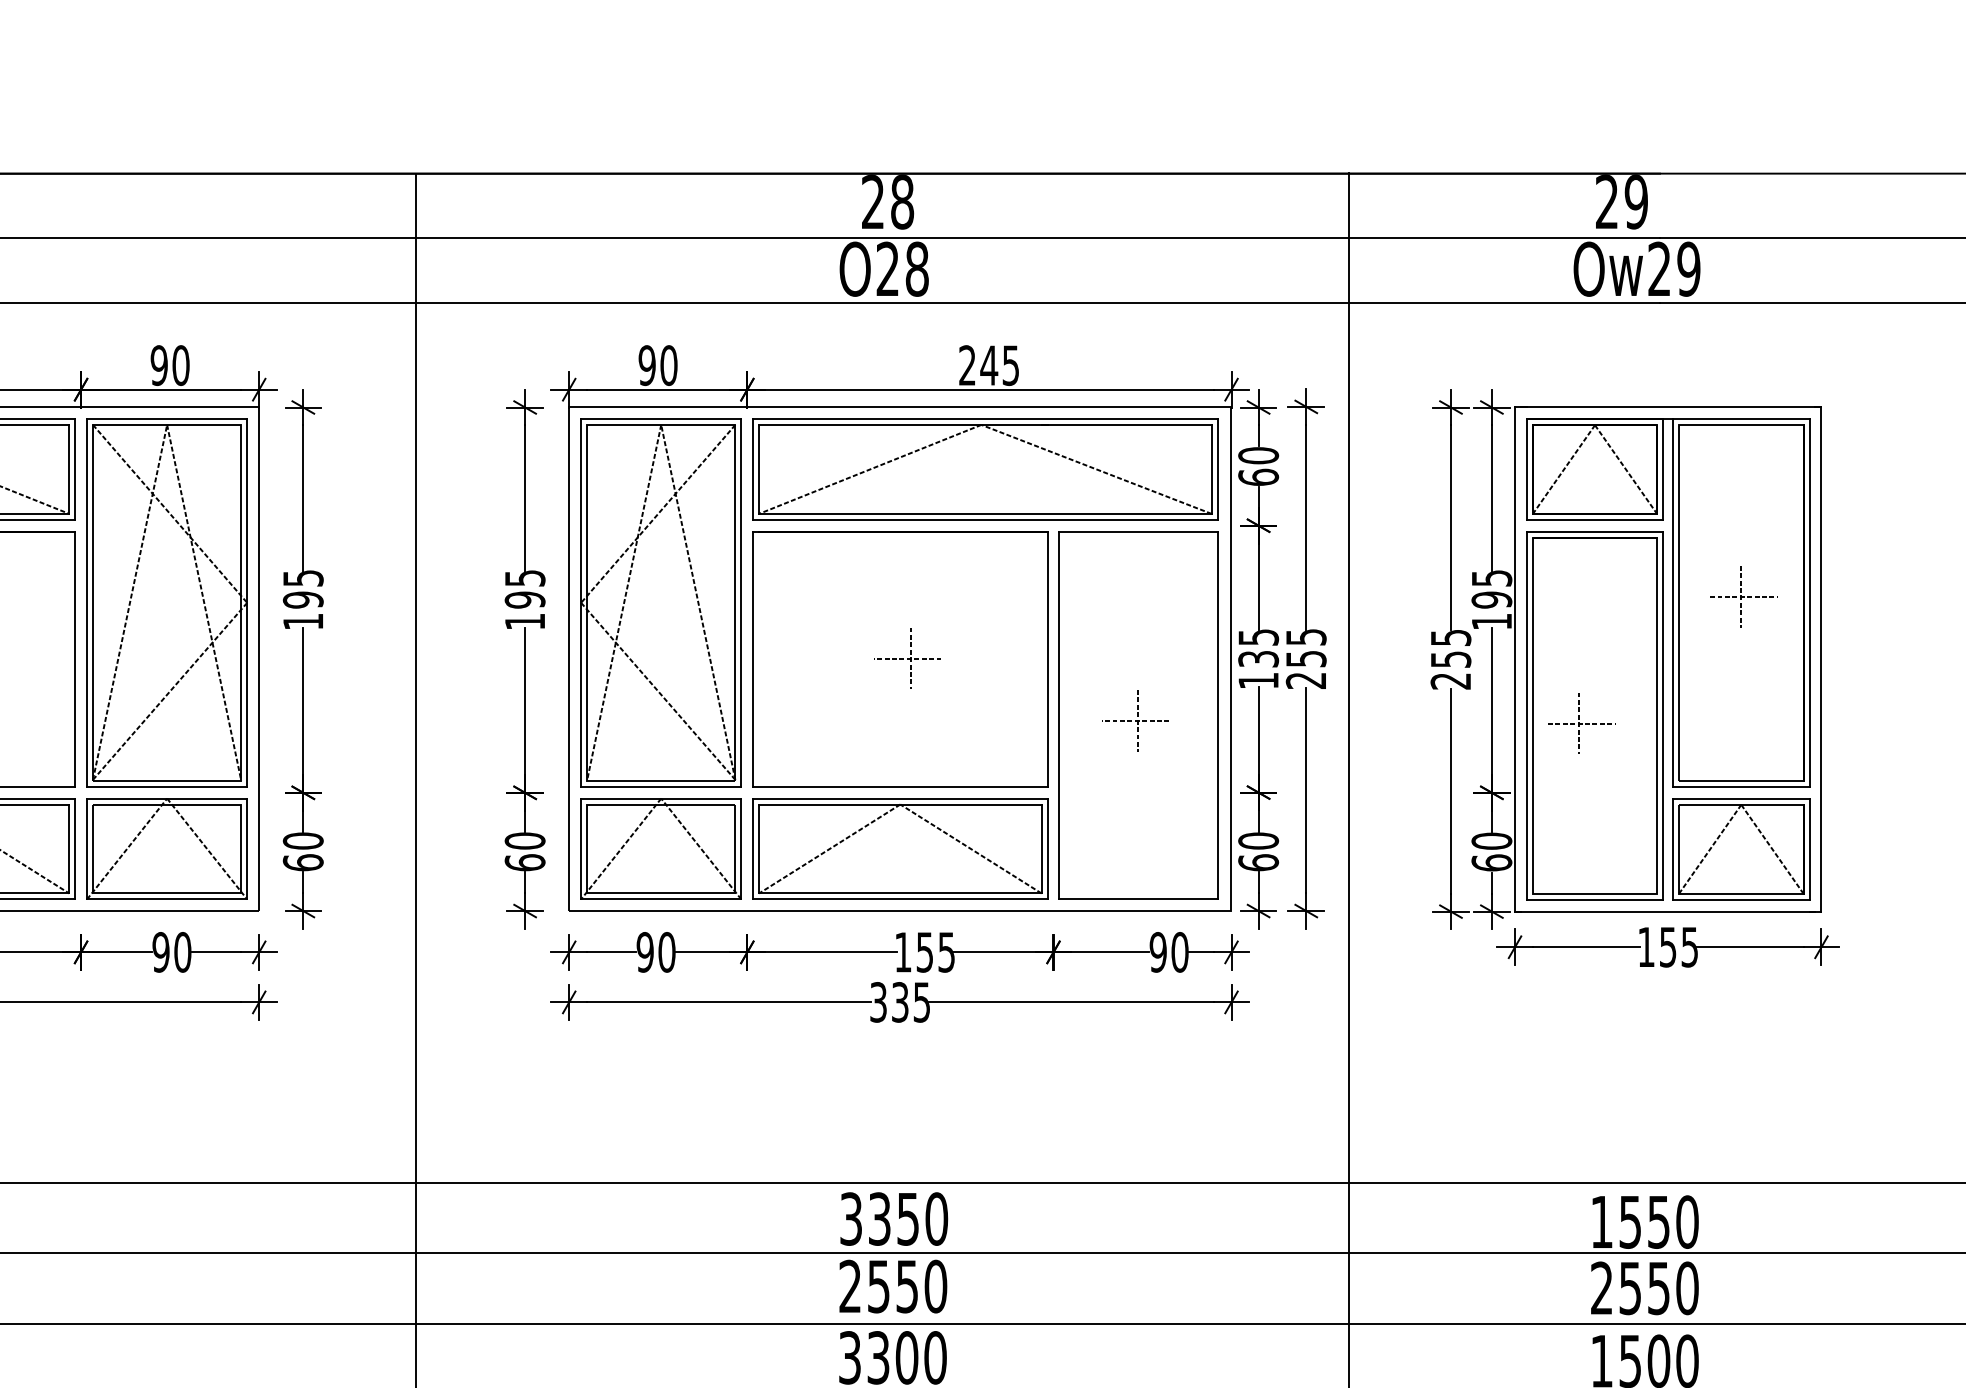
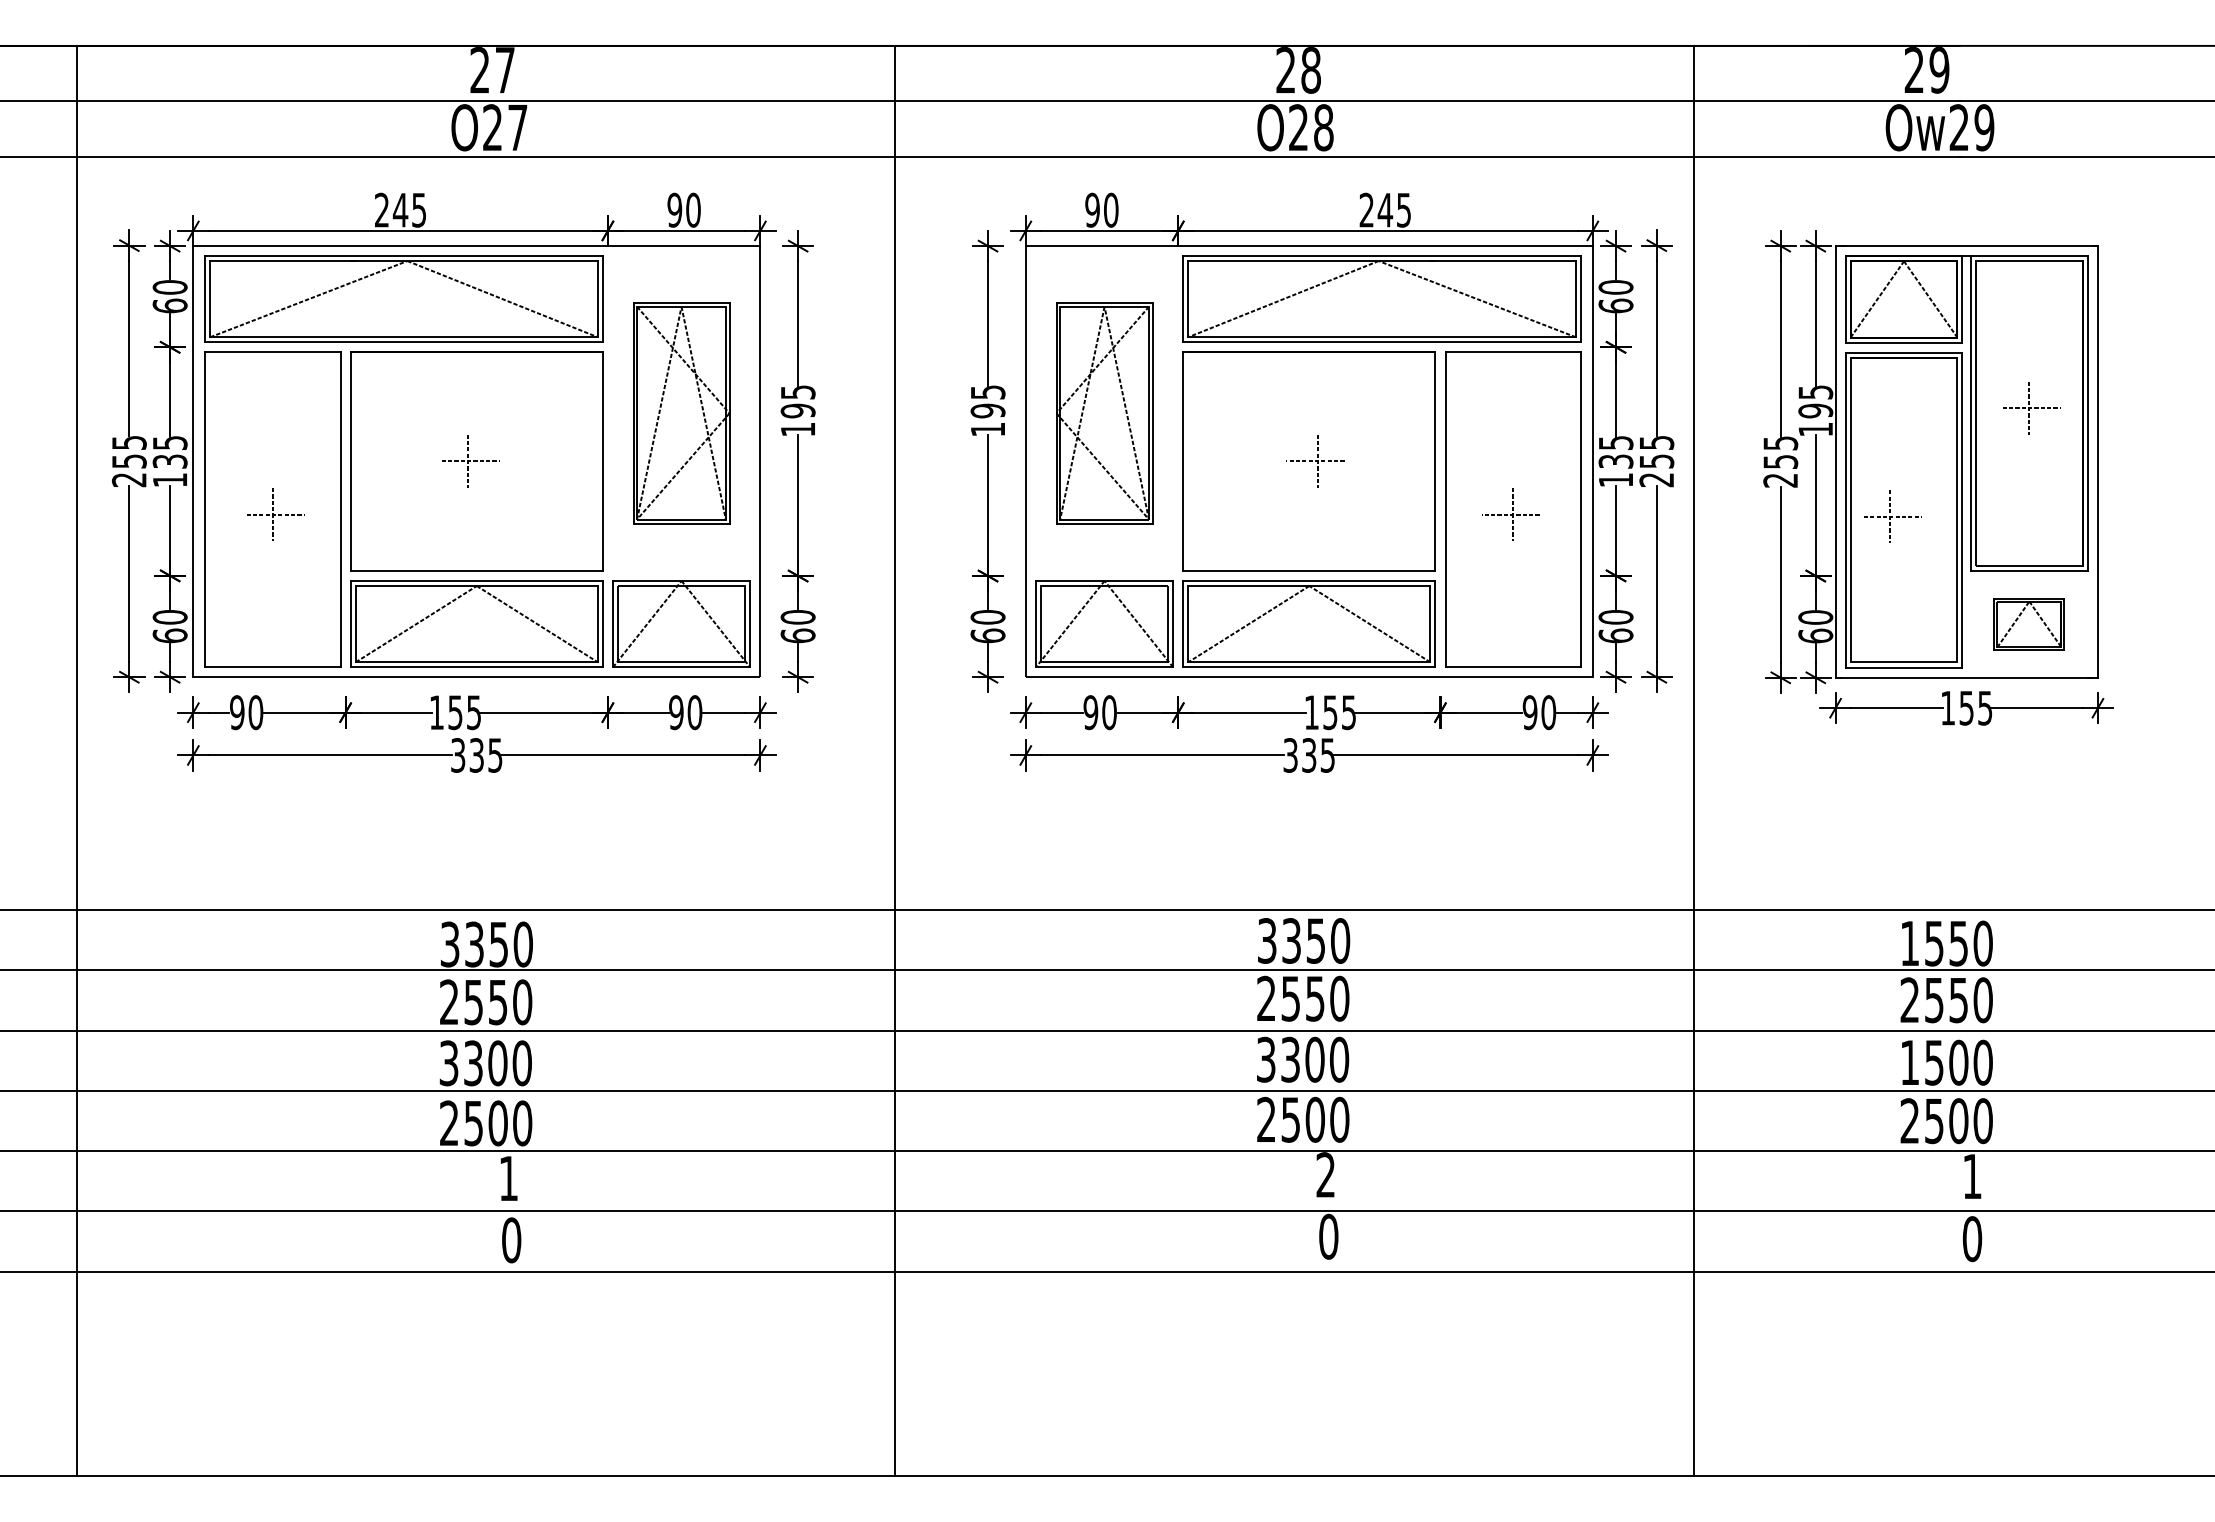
part: (167, 602) -> (681, 413), size x0.7
part: (661, 602) -> (1104, 413), size x0.7
part: (1741, 849) -> (2029, 624), size x0.6

